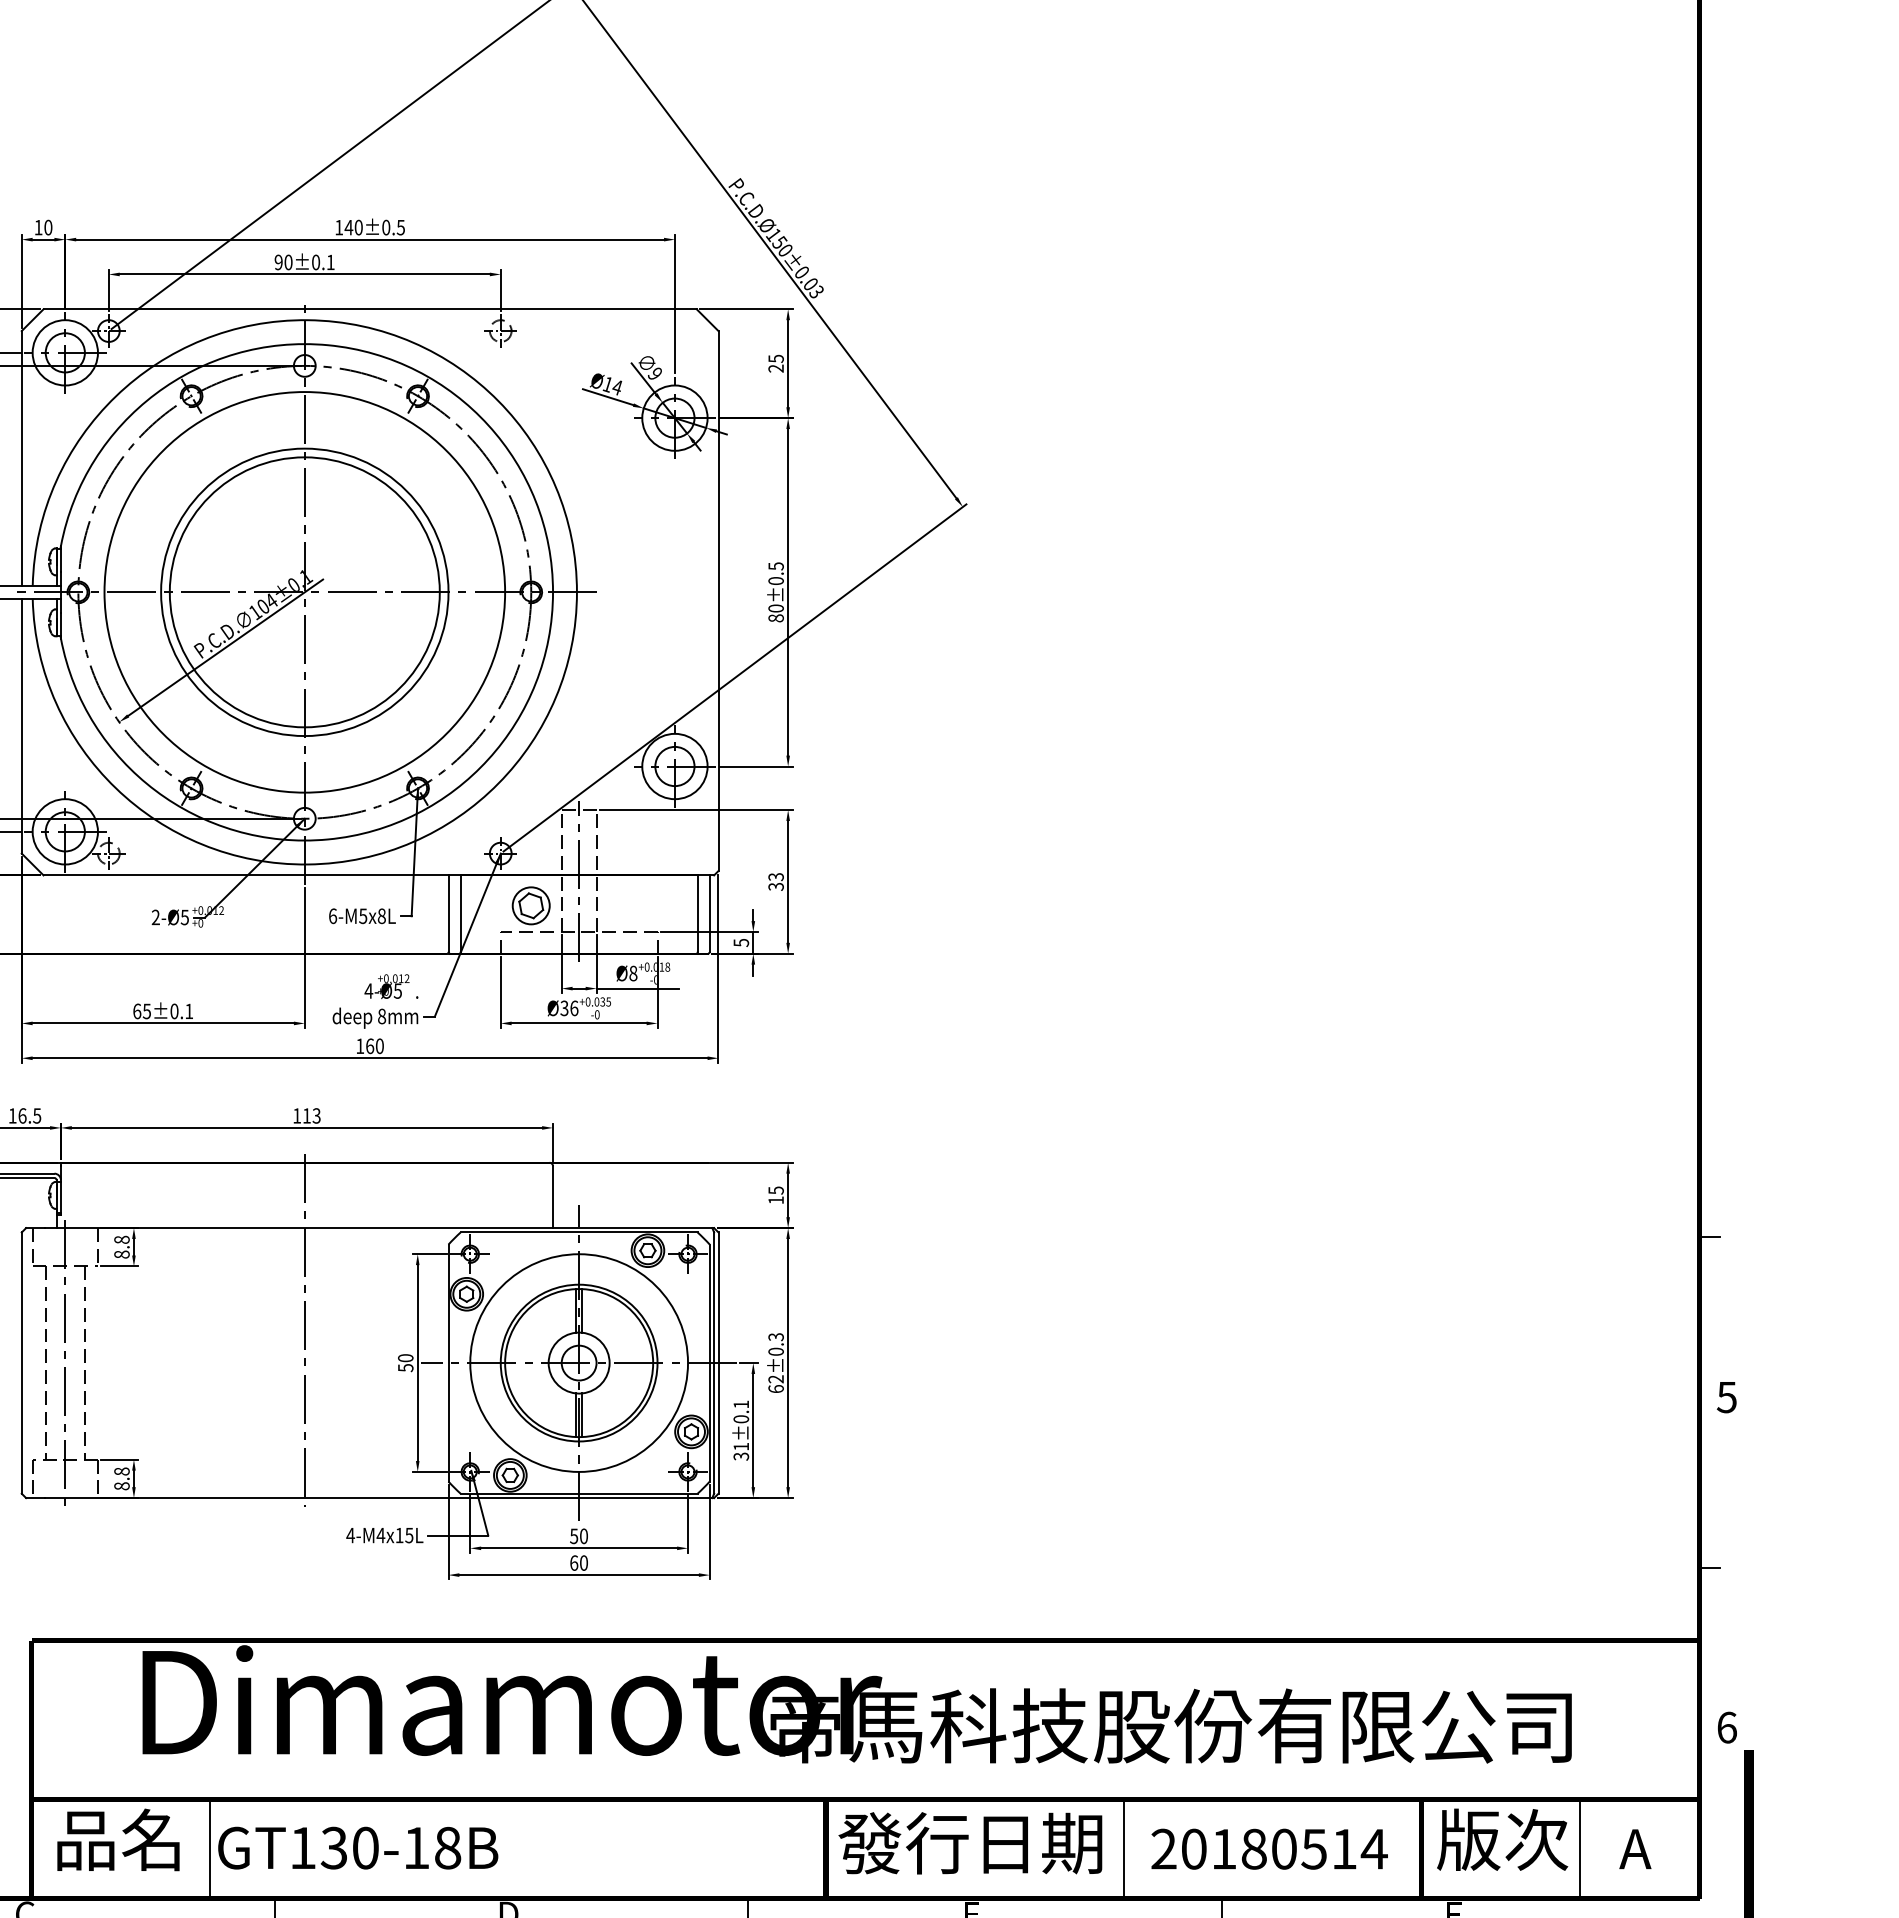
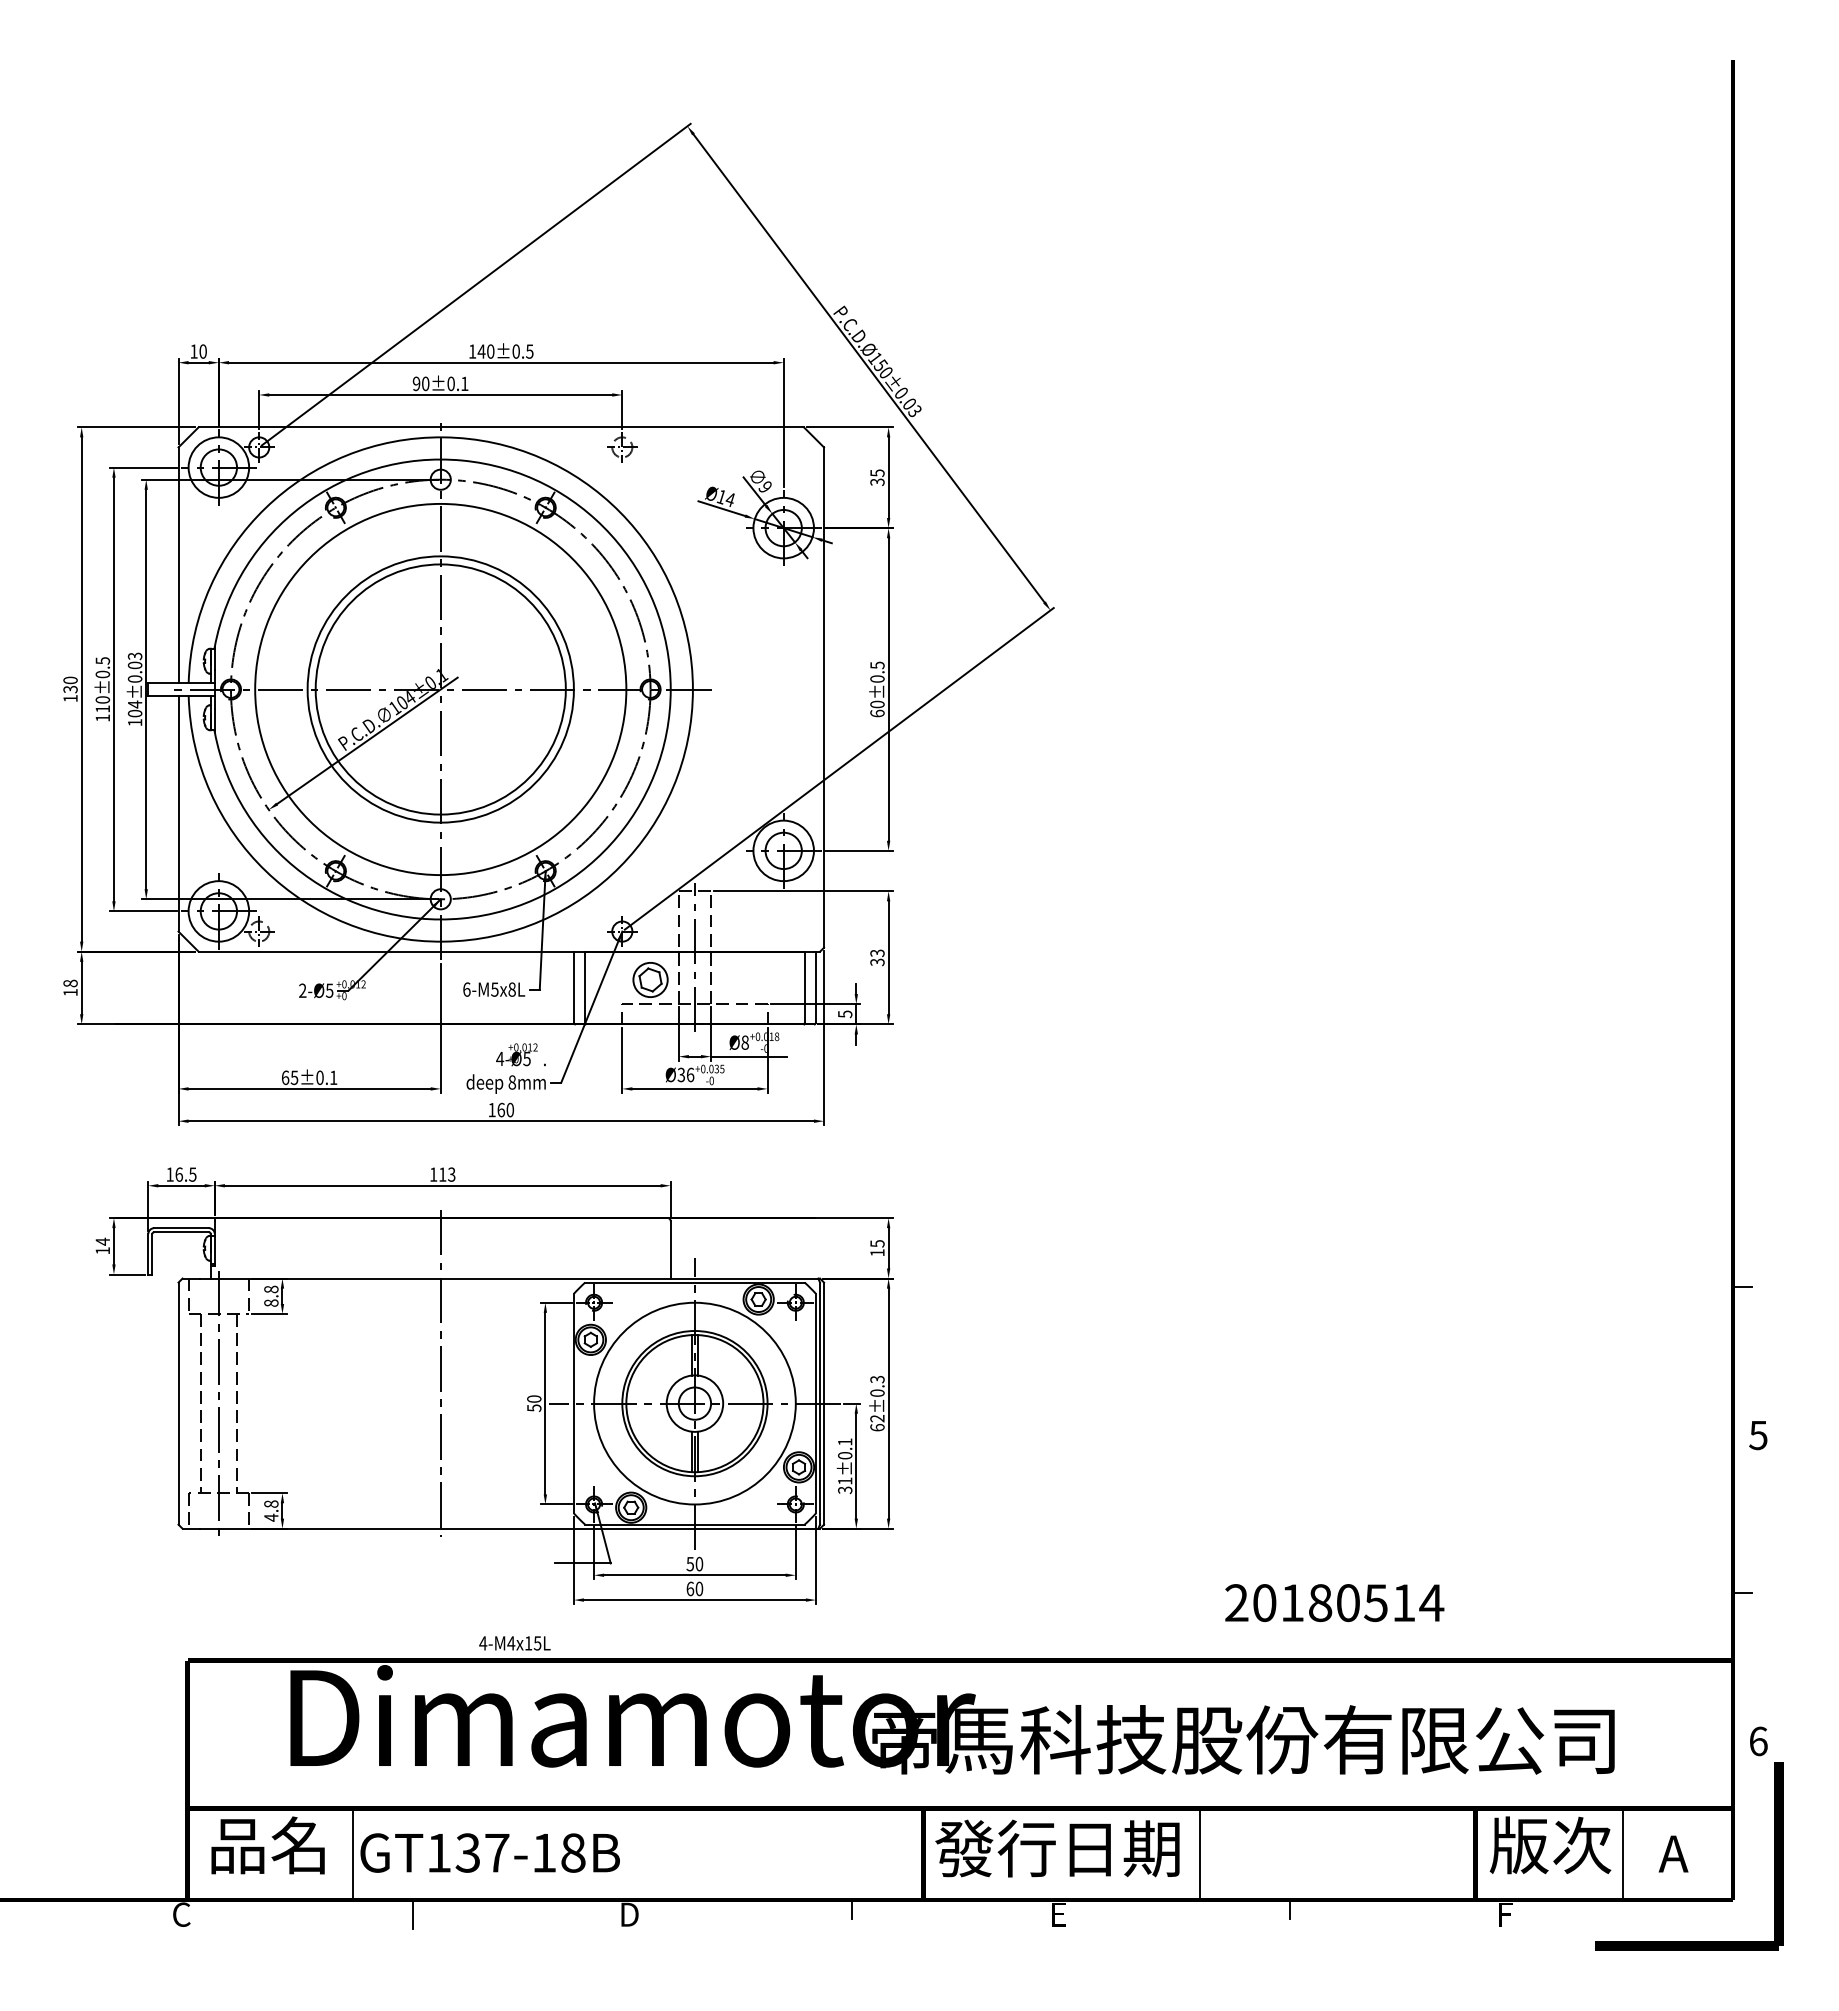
text: (776, 368) -> (877, 482), 25 -> 35
text: (776, 618) -> (877, 713), 80±0.5 -> 60±0.5
text: (122, 1485) -> (271, 1517), 8.8 -> 4.8
text: (384, 1535) -> (514, 1643), moved
text: (366, 1847) -> (497, 1852), GT130-18B -> GT137-18B
text: (1269, 1849) -> (1334, 1603), moved

